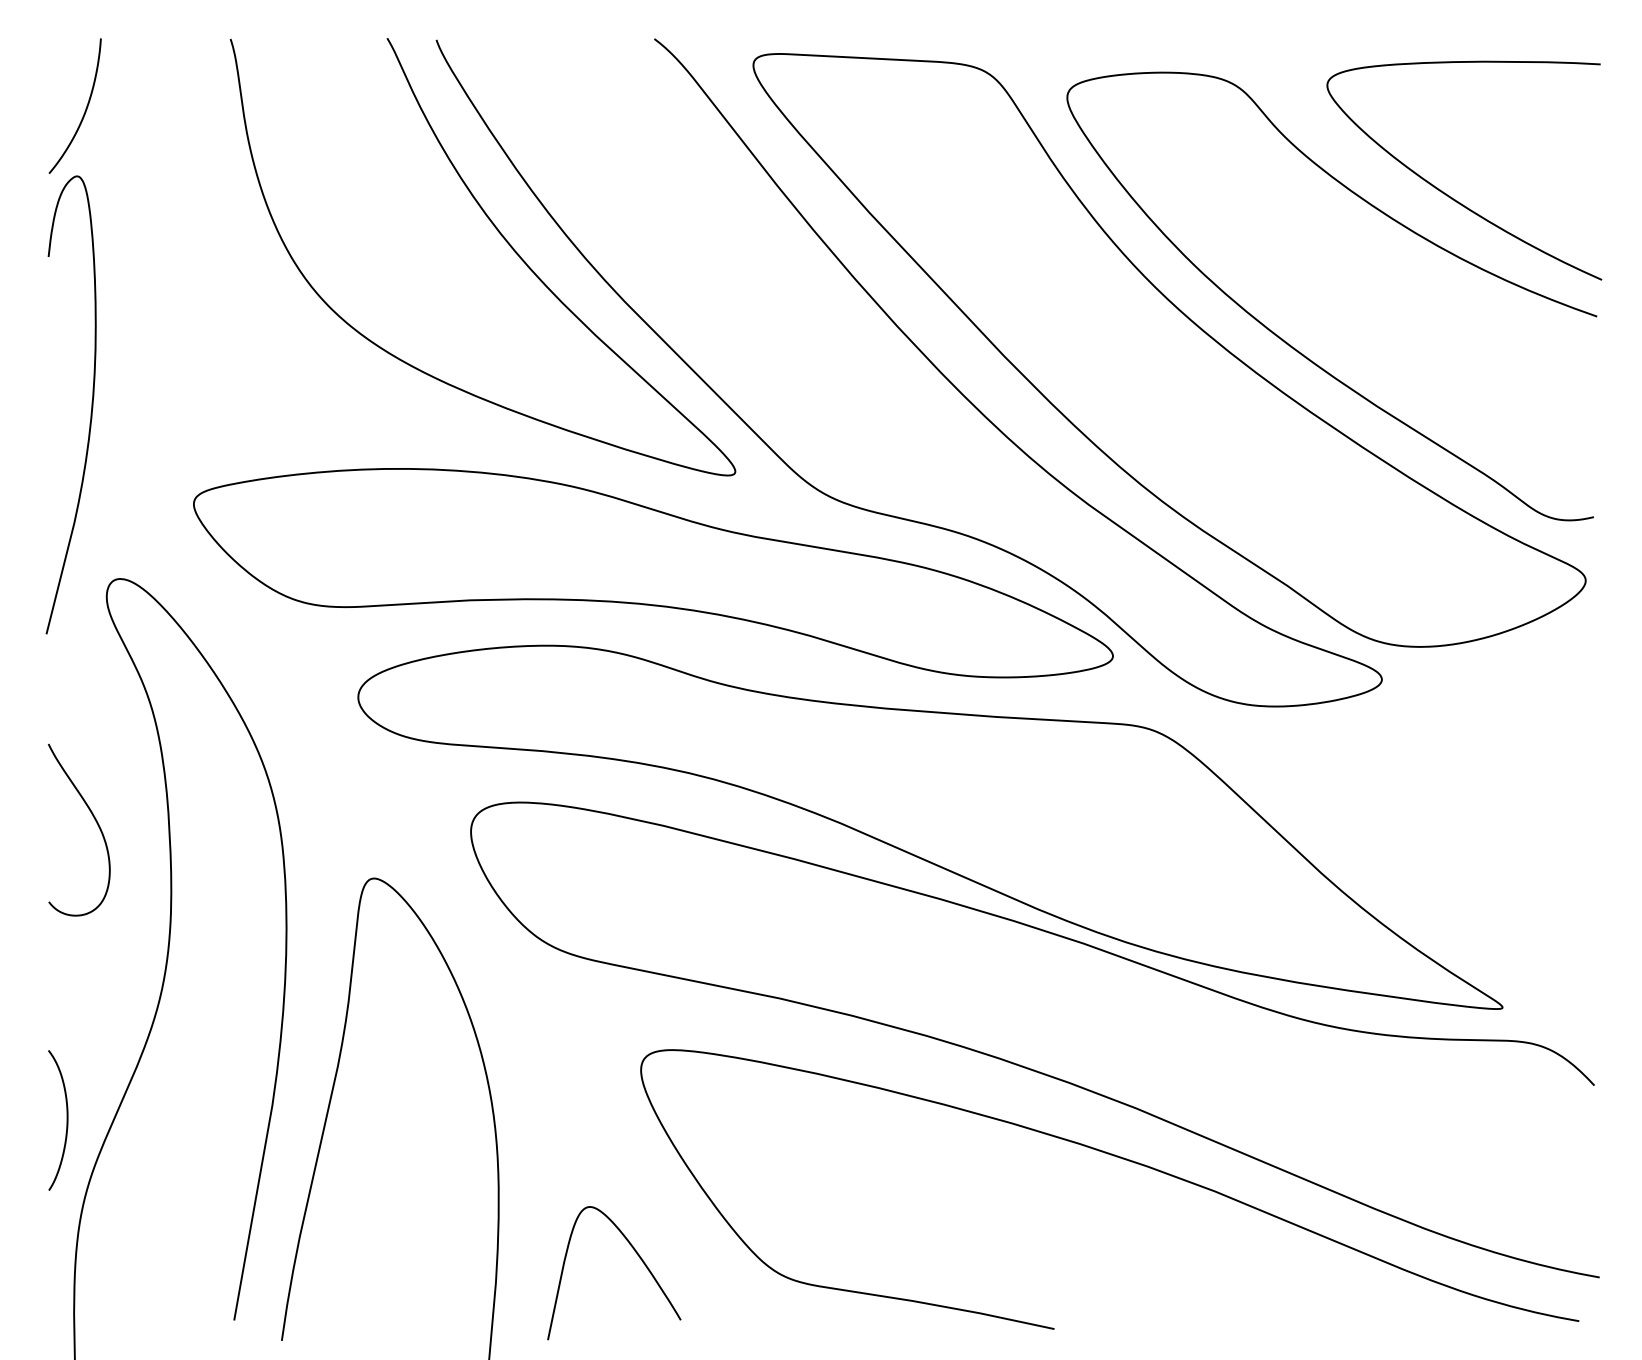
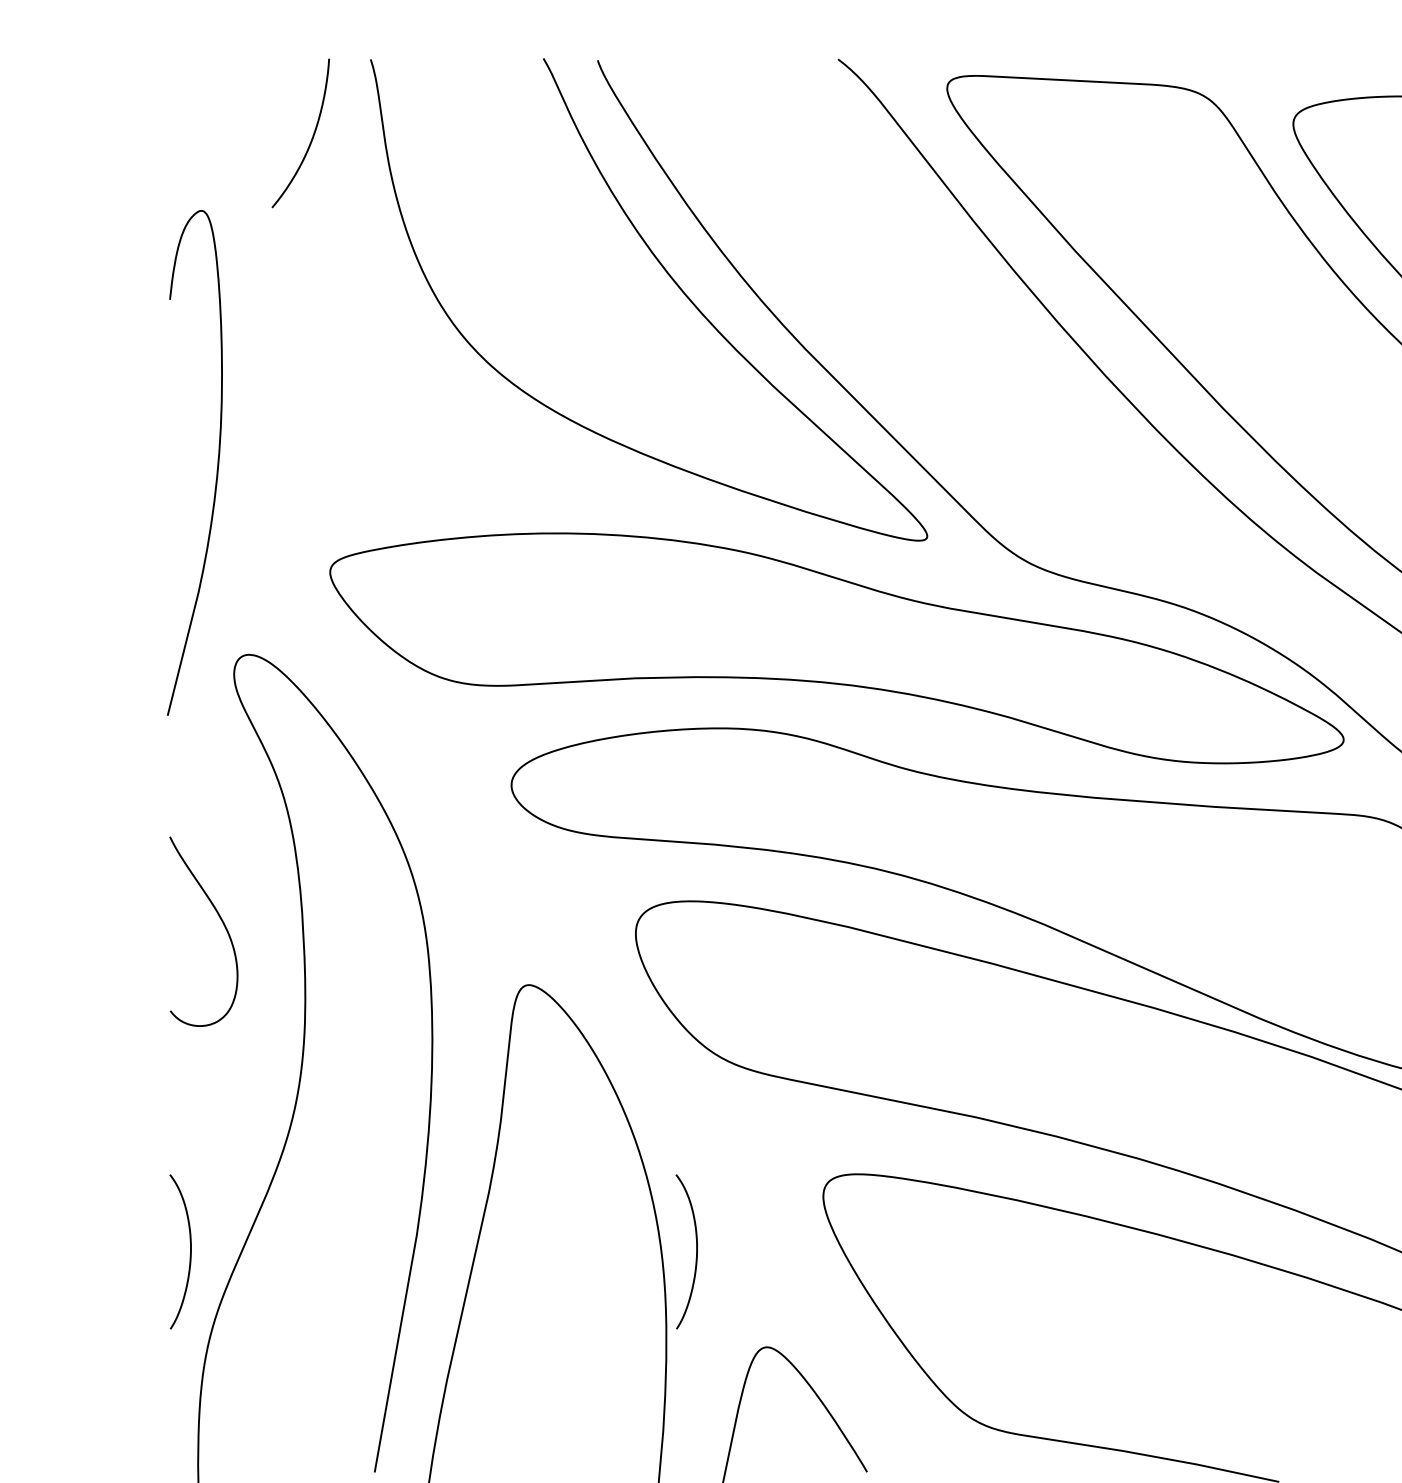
curve: (85, 108) -> (312, 135), moved
curve: (525, 1120) -> (695, 1251), added

